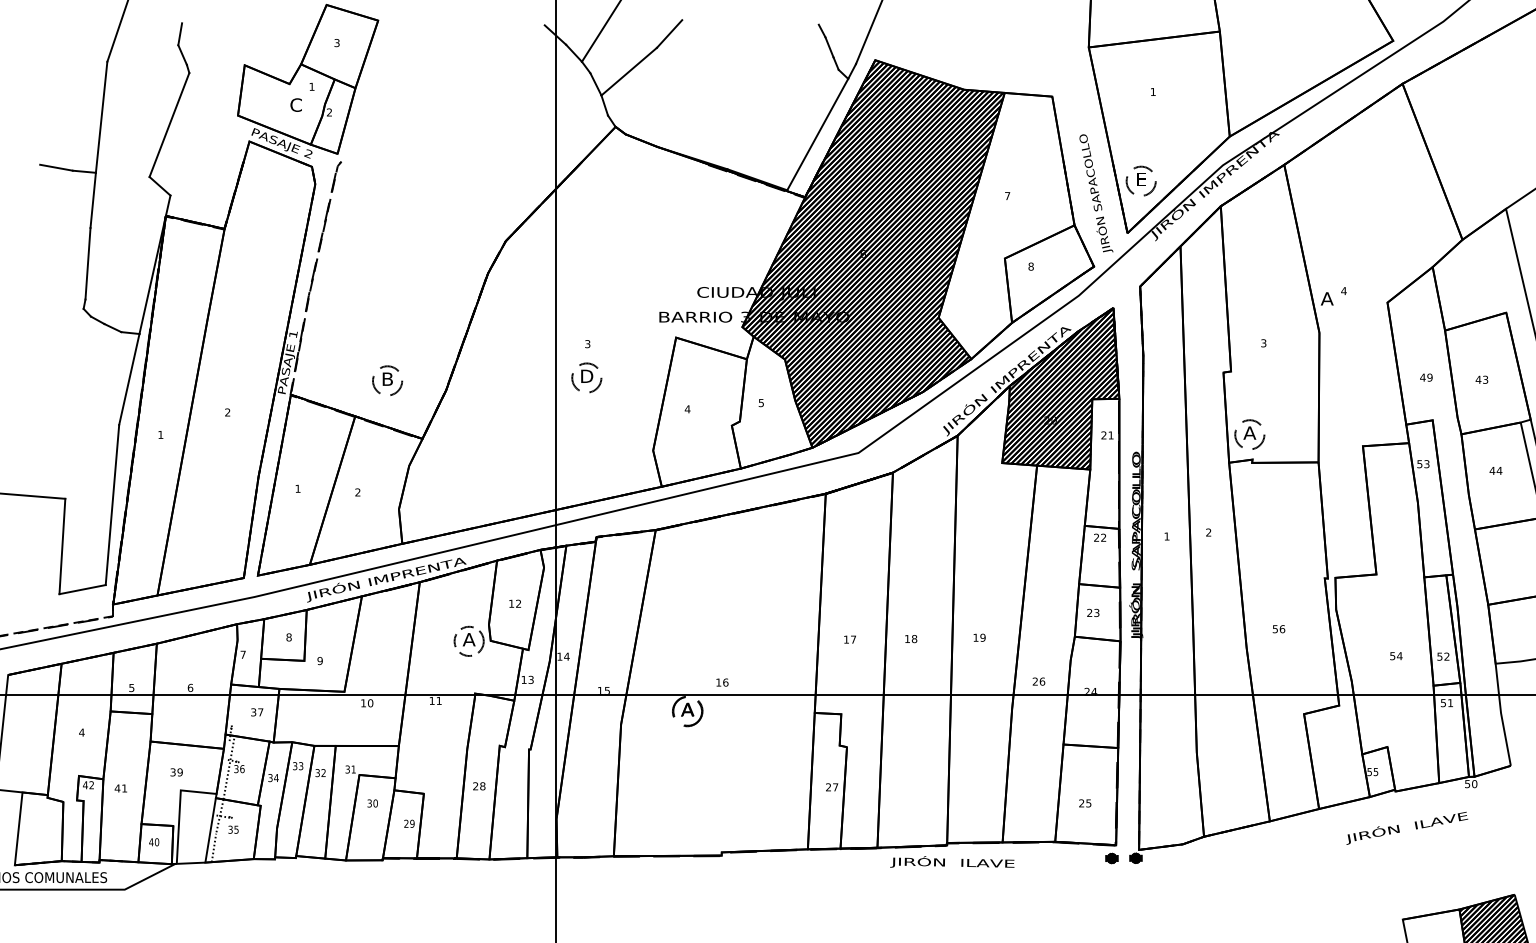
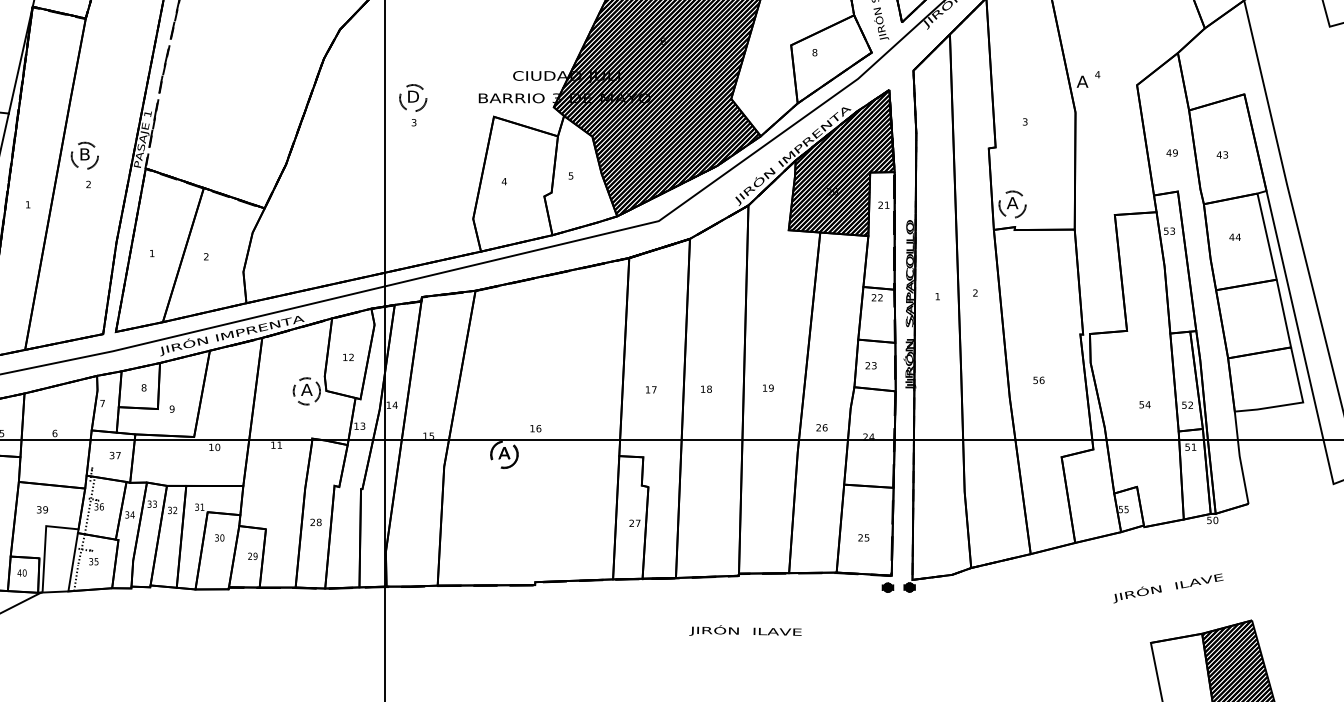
part: (586, 377) -> (412, 97), moved
part: (387, 380) -> (84, 155), moved
text: (1407, 827) -> (1168, 587), moved
text: (952, 861) -> (745, 630), moved

